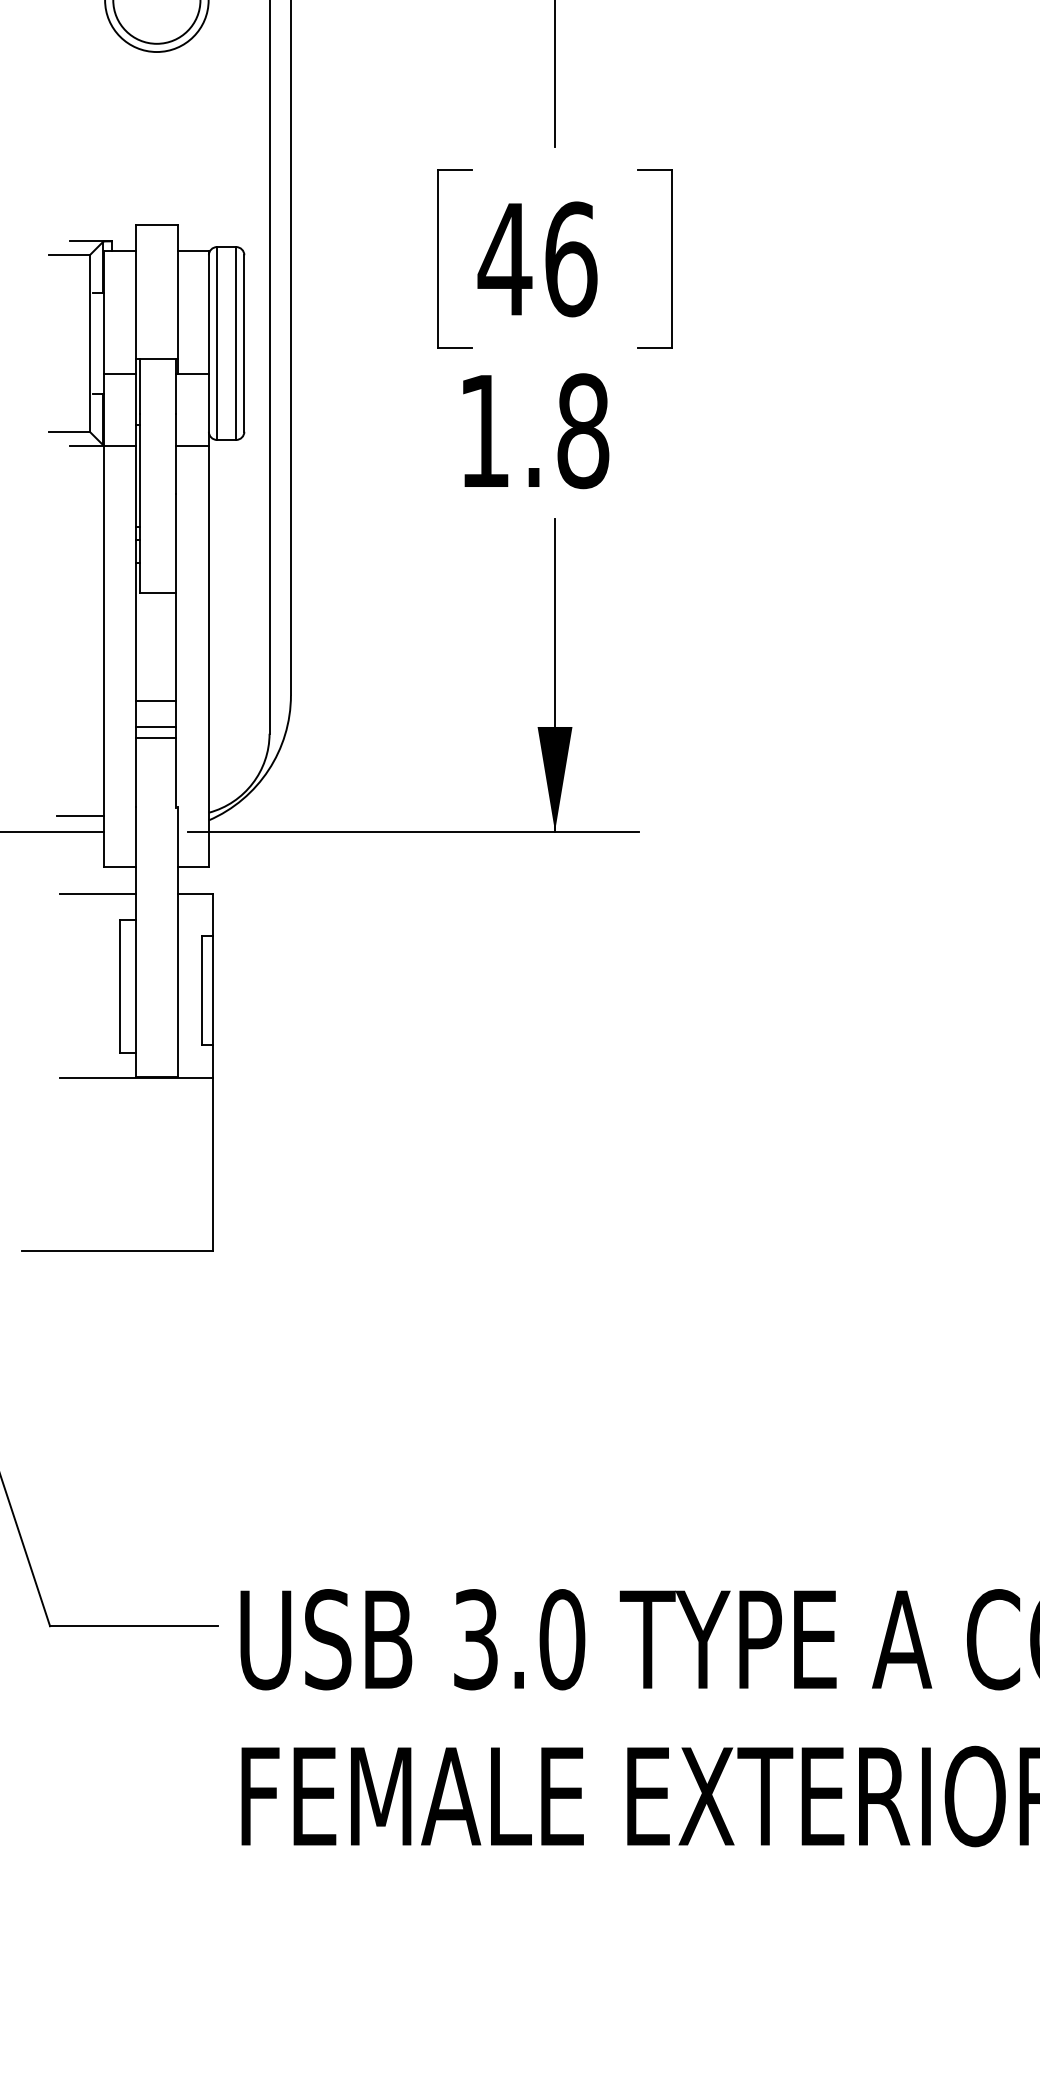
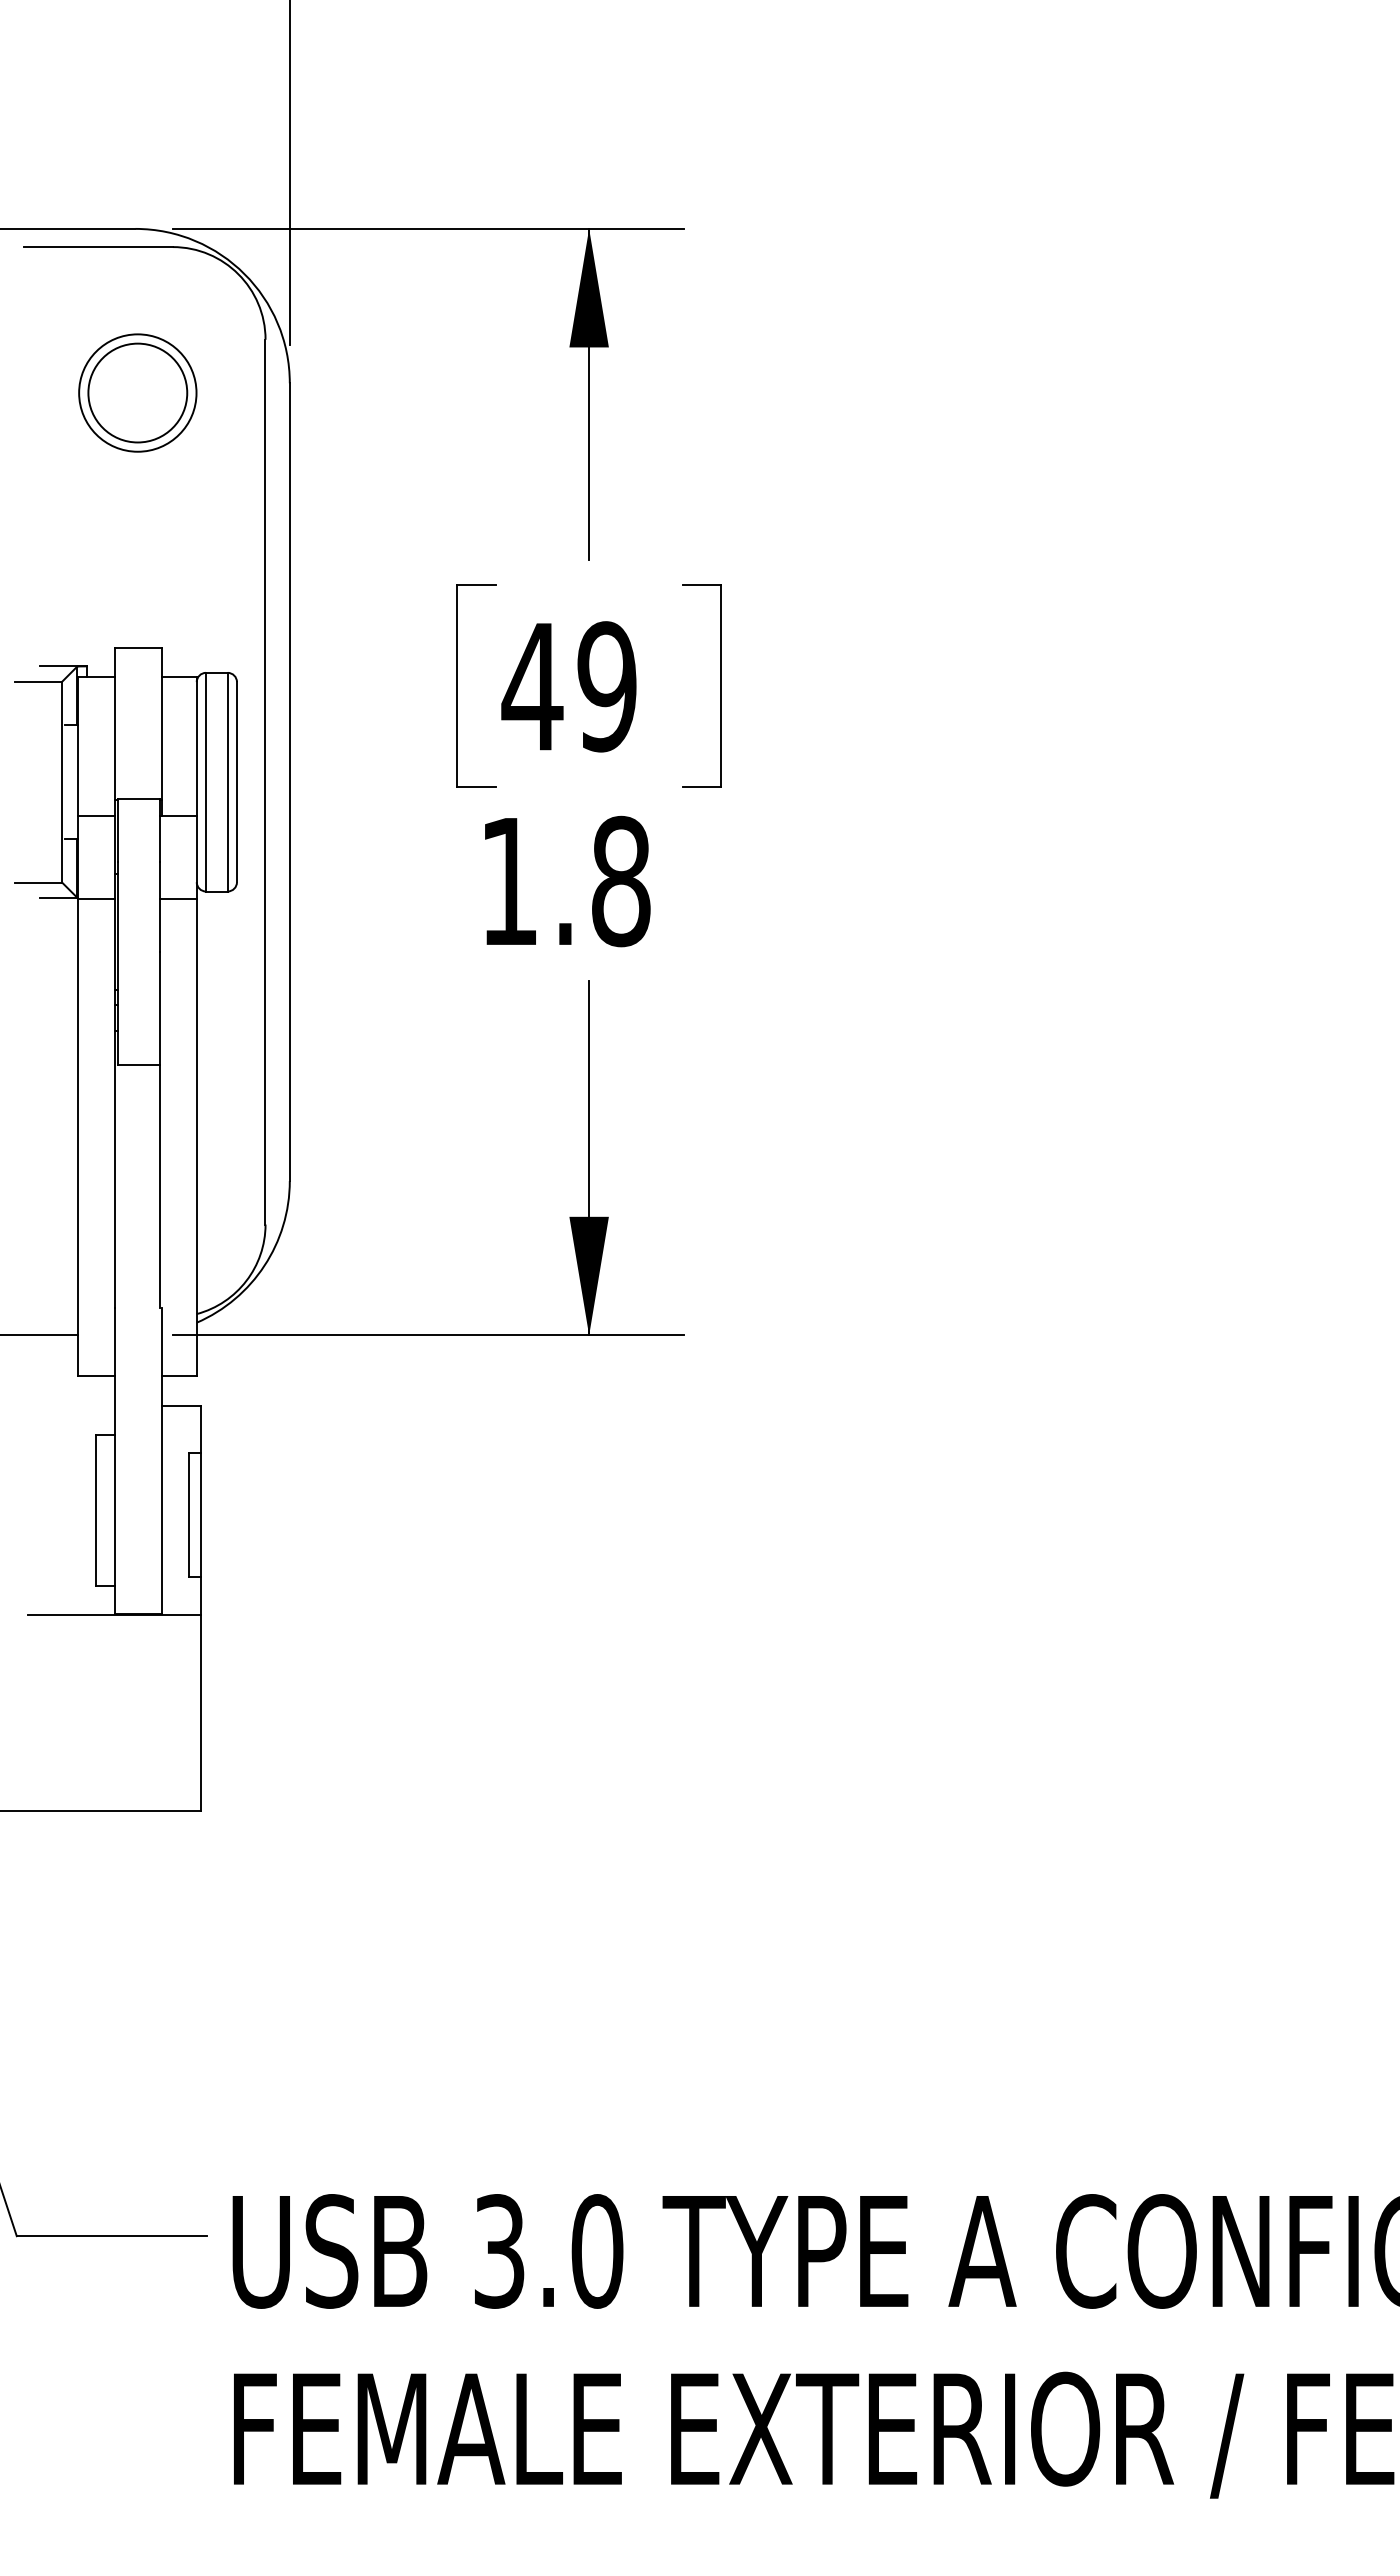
text: (571, 259) -> (607, 686), 46 -> 49
line: (155, 701) -> (136, 1187), removed
line: (155, 726) -> (136, 1216), removed
line: (155, 738) -> (136, 1229), removed
line: (79, 815) -> (50, 1317), removed
line: (98, 894) -> (71, 1406), removed

